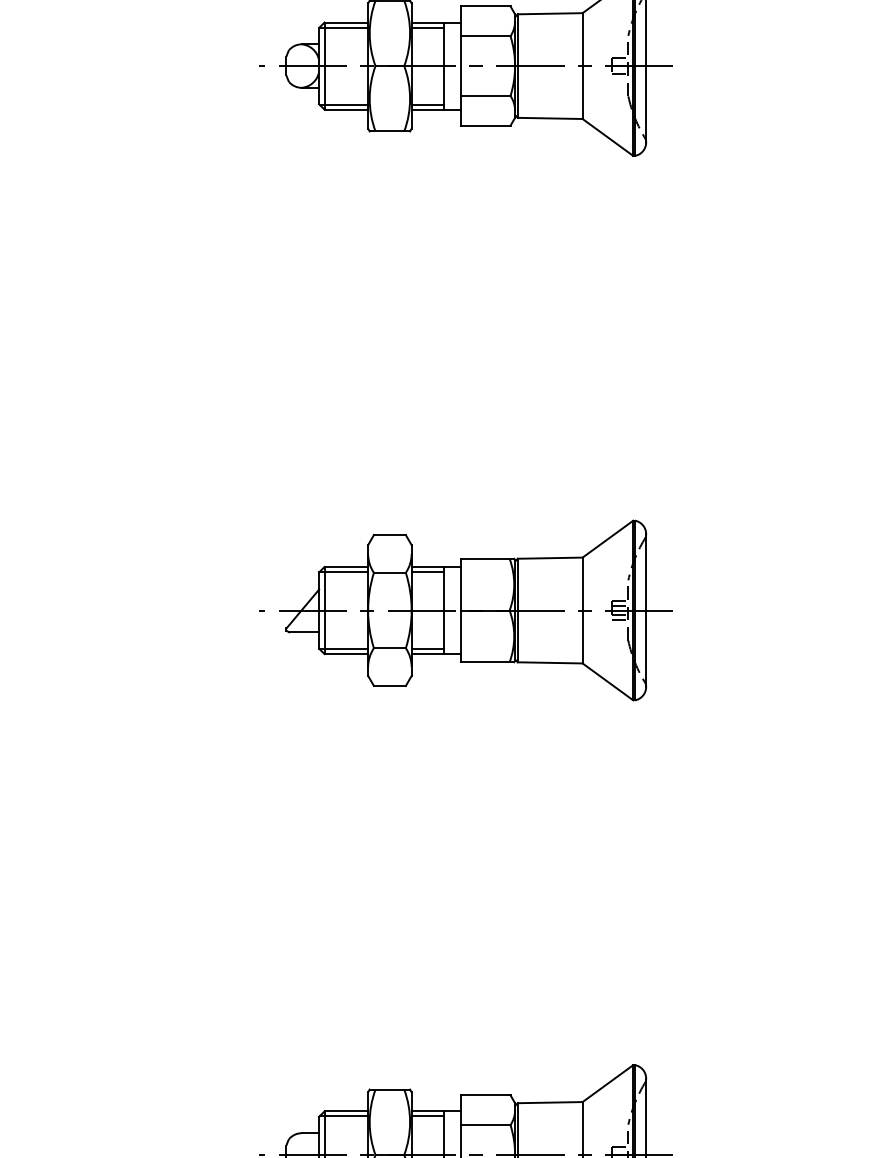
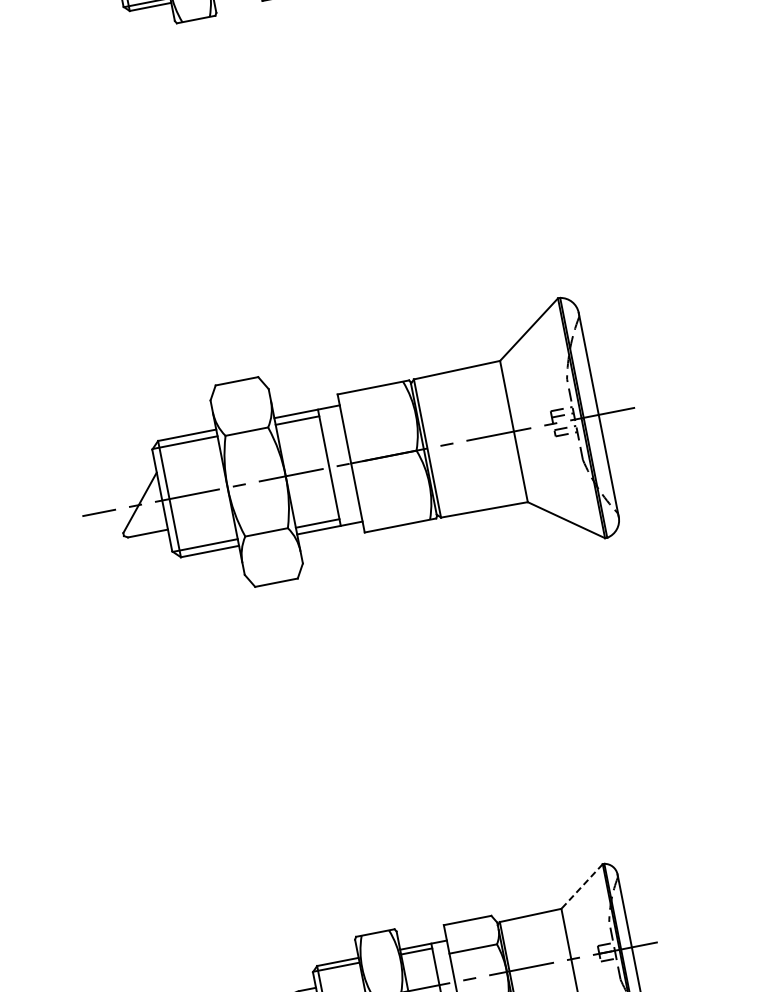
part: (465, 610) -> (357, 462), size x1.4
line: (607, 1083) -> (581, 886), solid -> dashed

